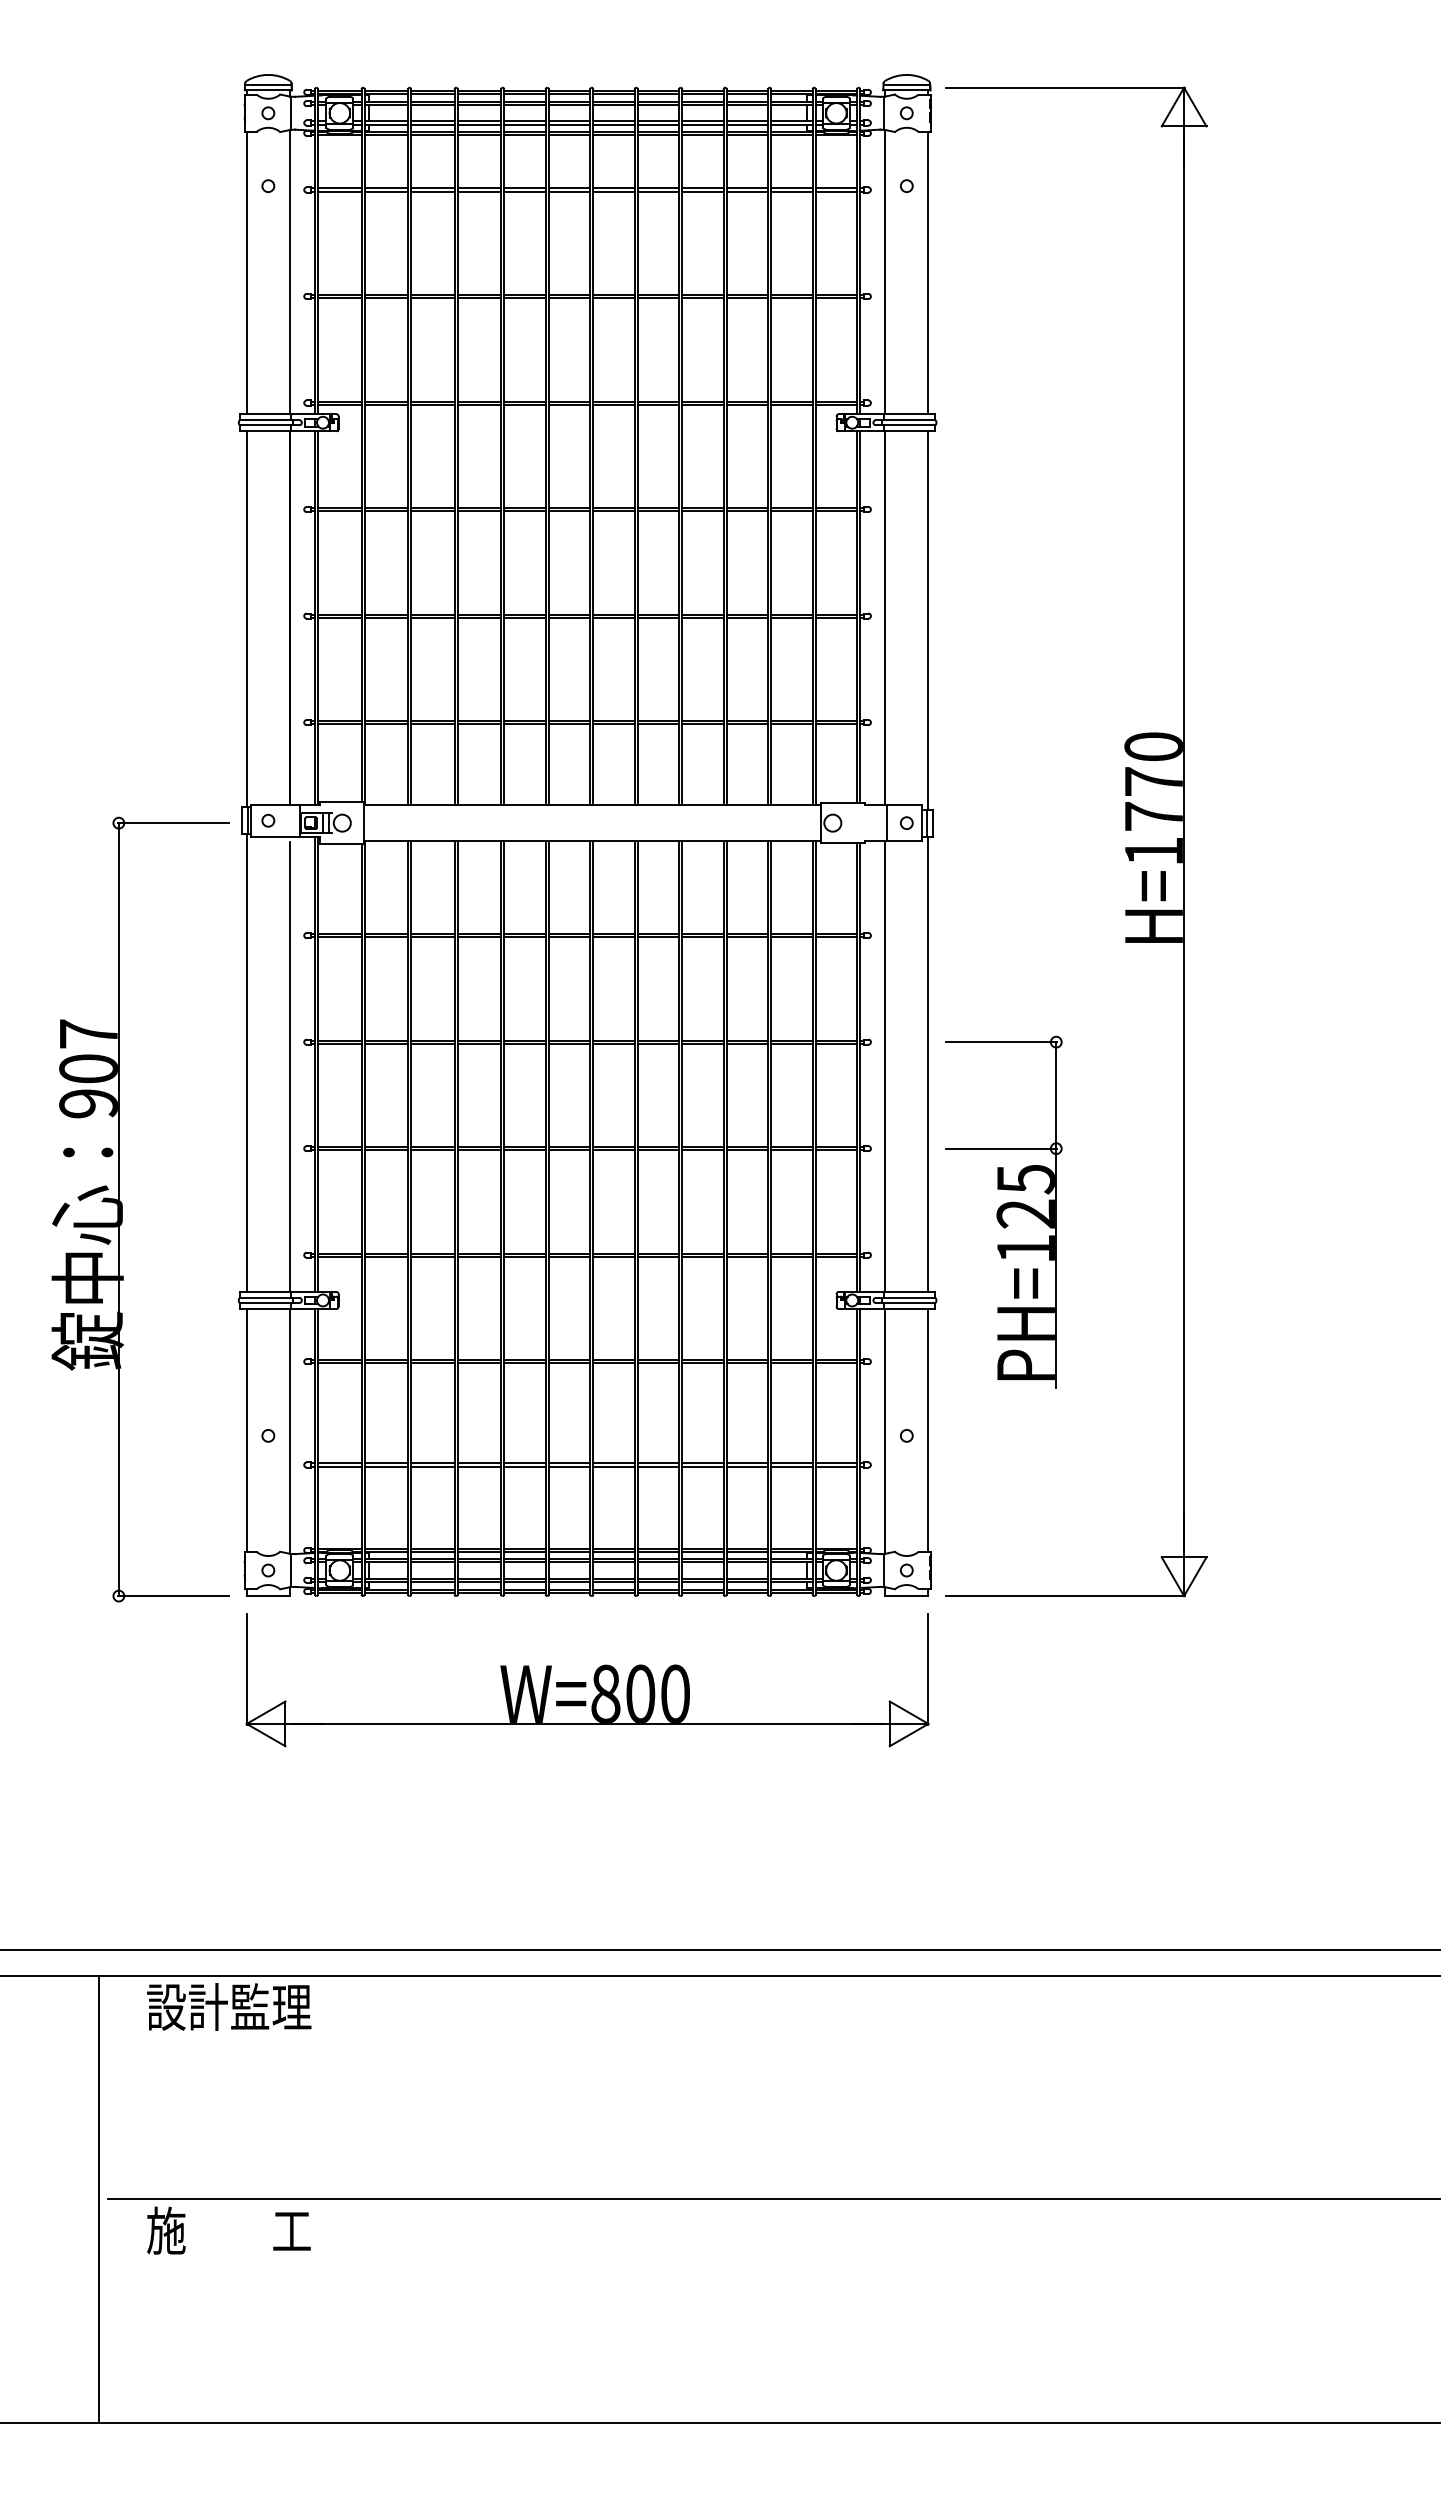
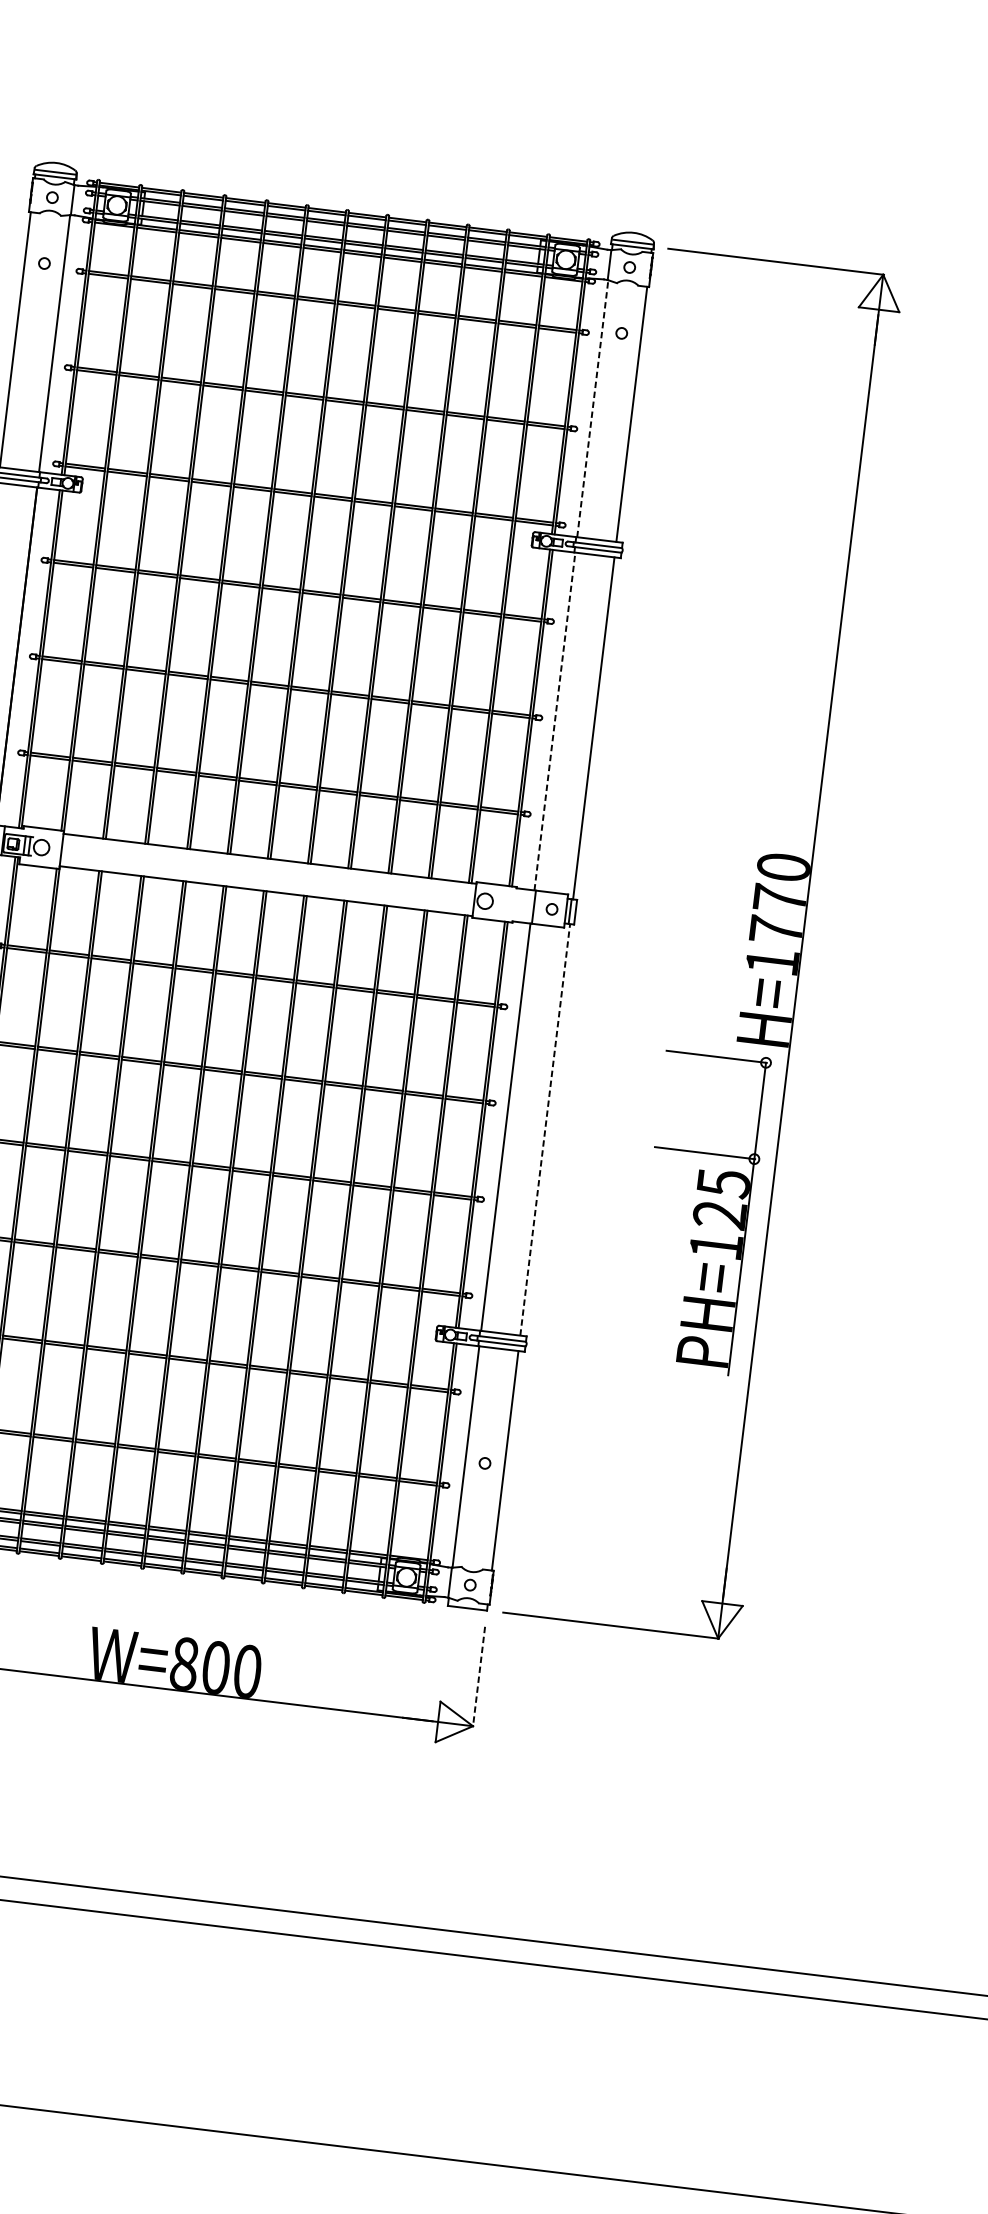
line: (885, 271) -> (593, 408), solid -> dashed
line: (885, 618) -> (555, 721), solid -> dashed
line: (928, 1064) -> (545, 1129), solid -> dashed
part: (1003, 1211) -> (699, 1210), moved
line: (928, 1669) -> (479, 1677), solid -> dashed

